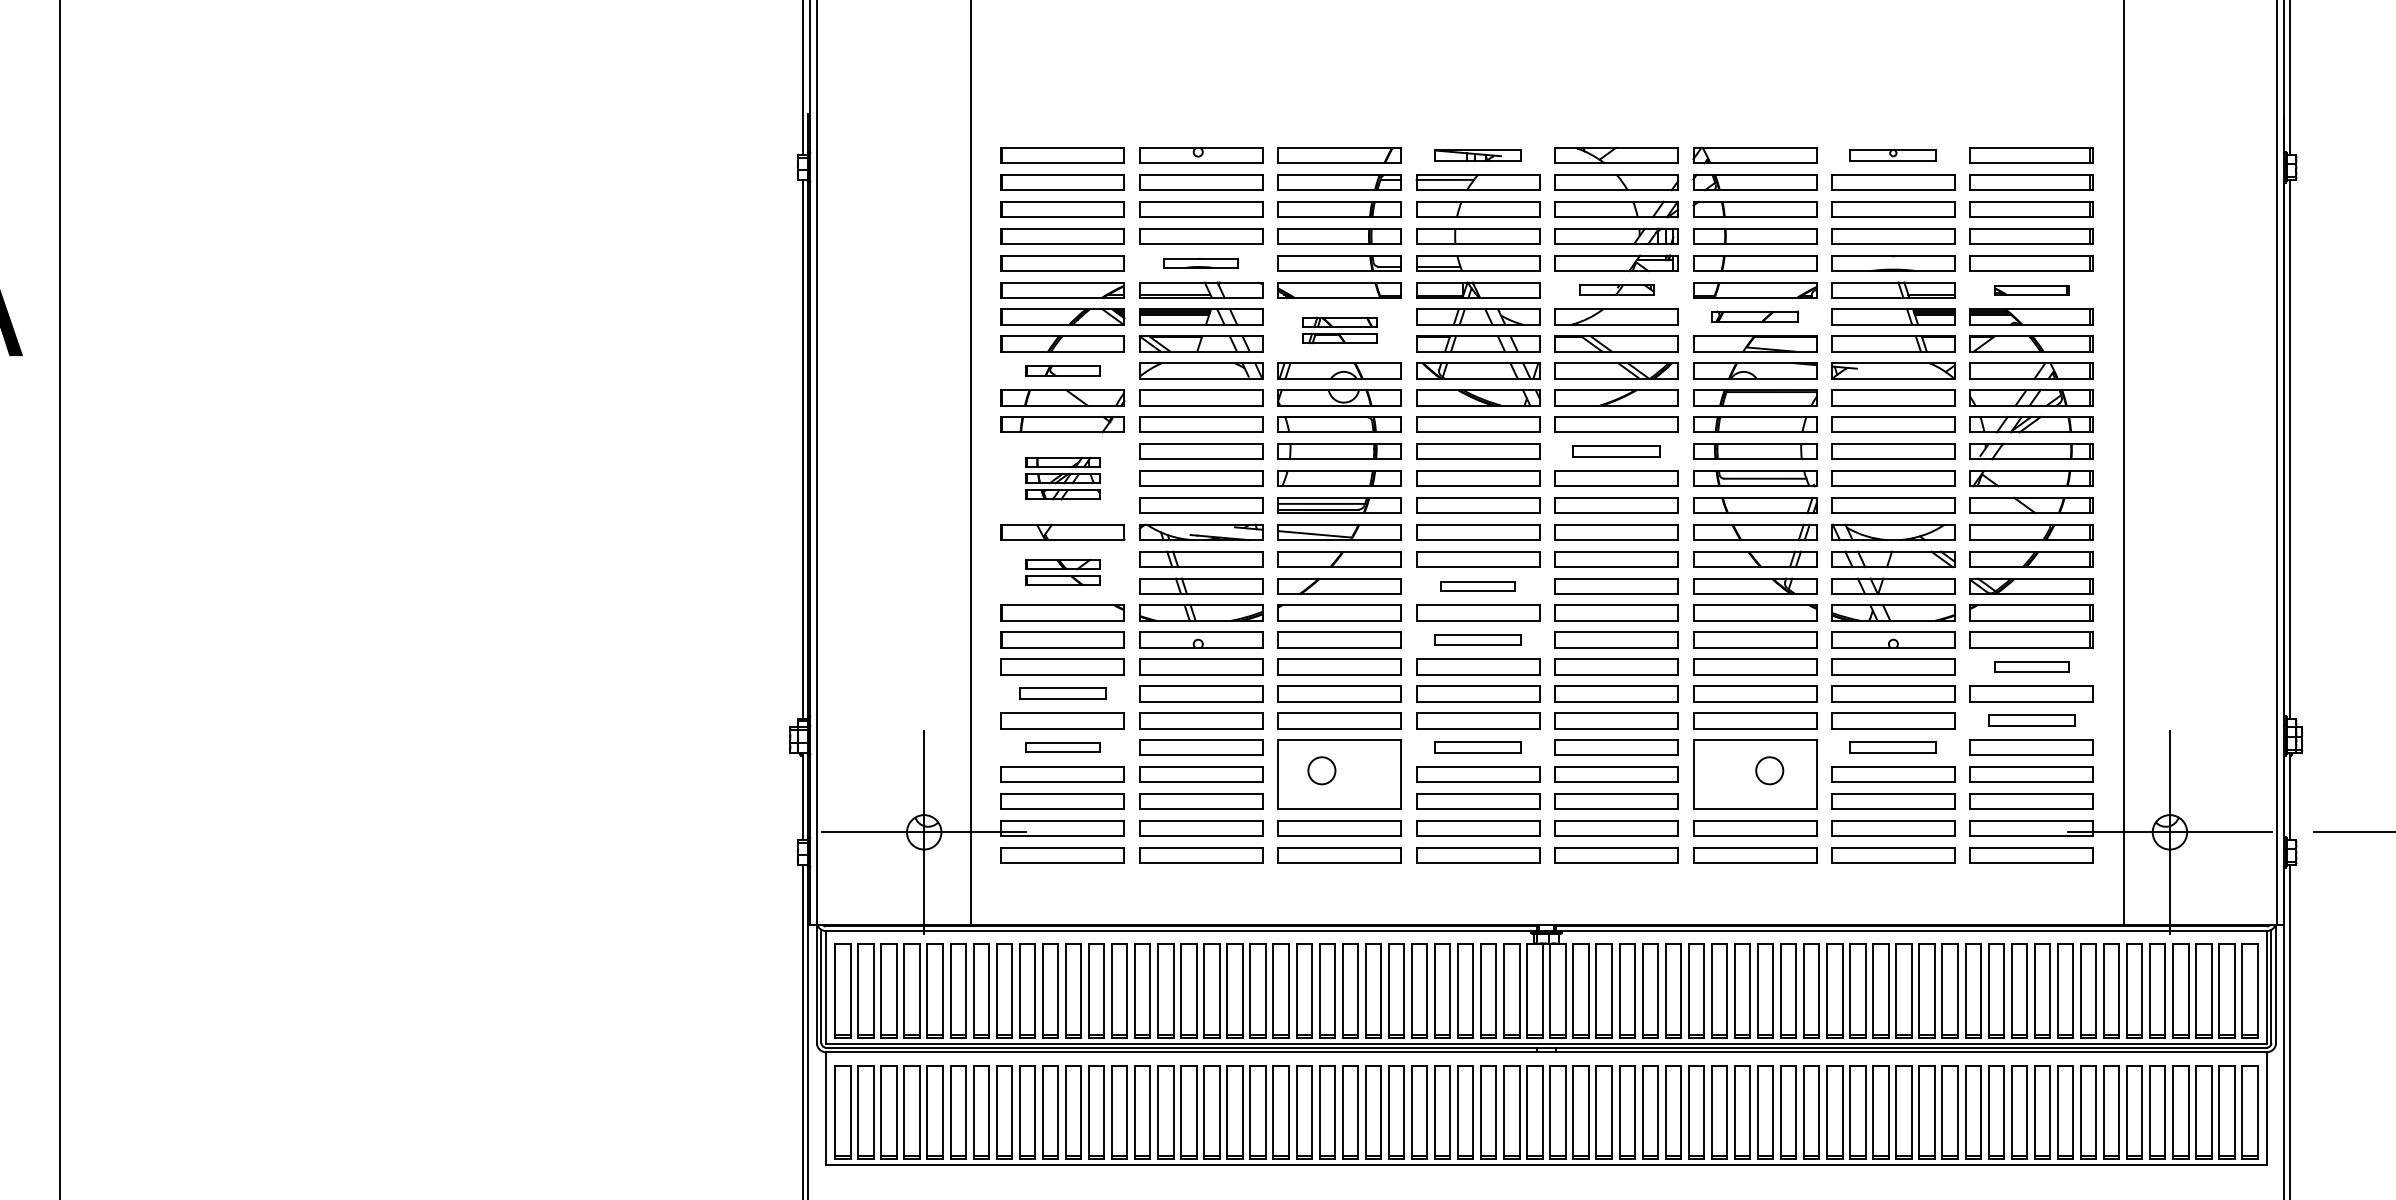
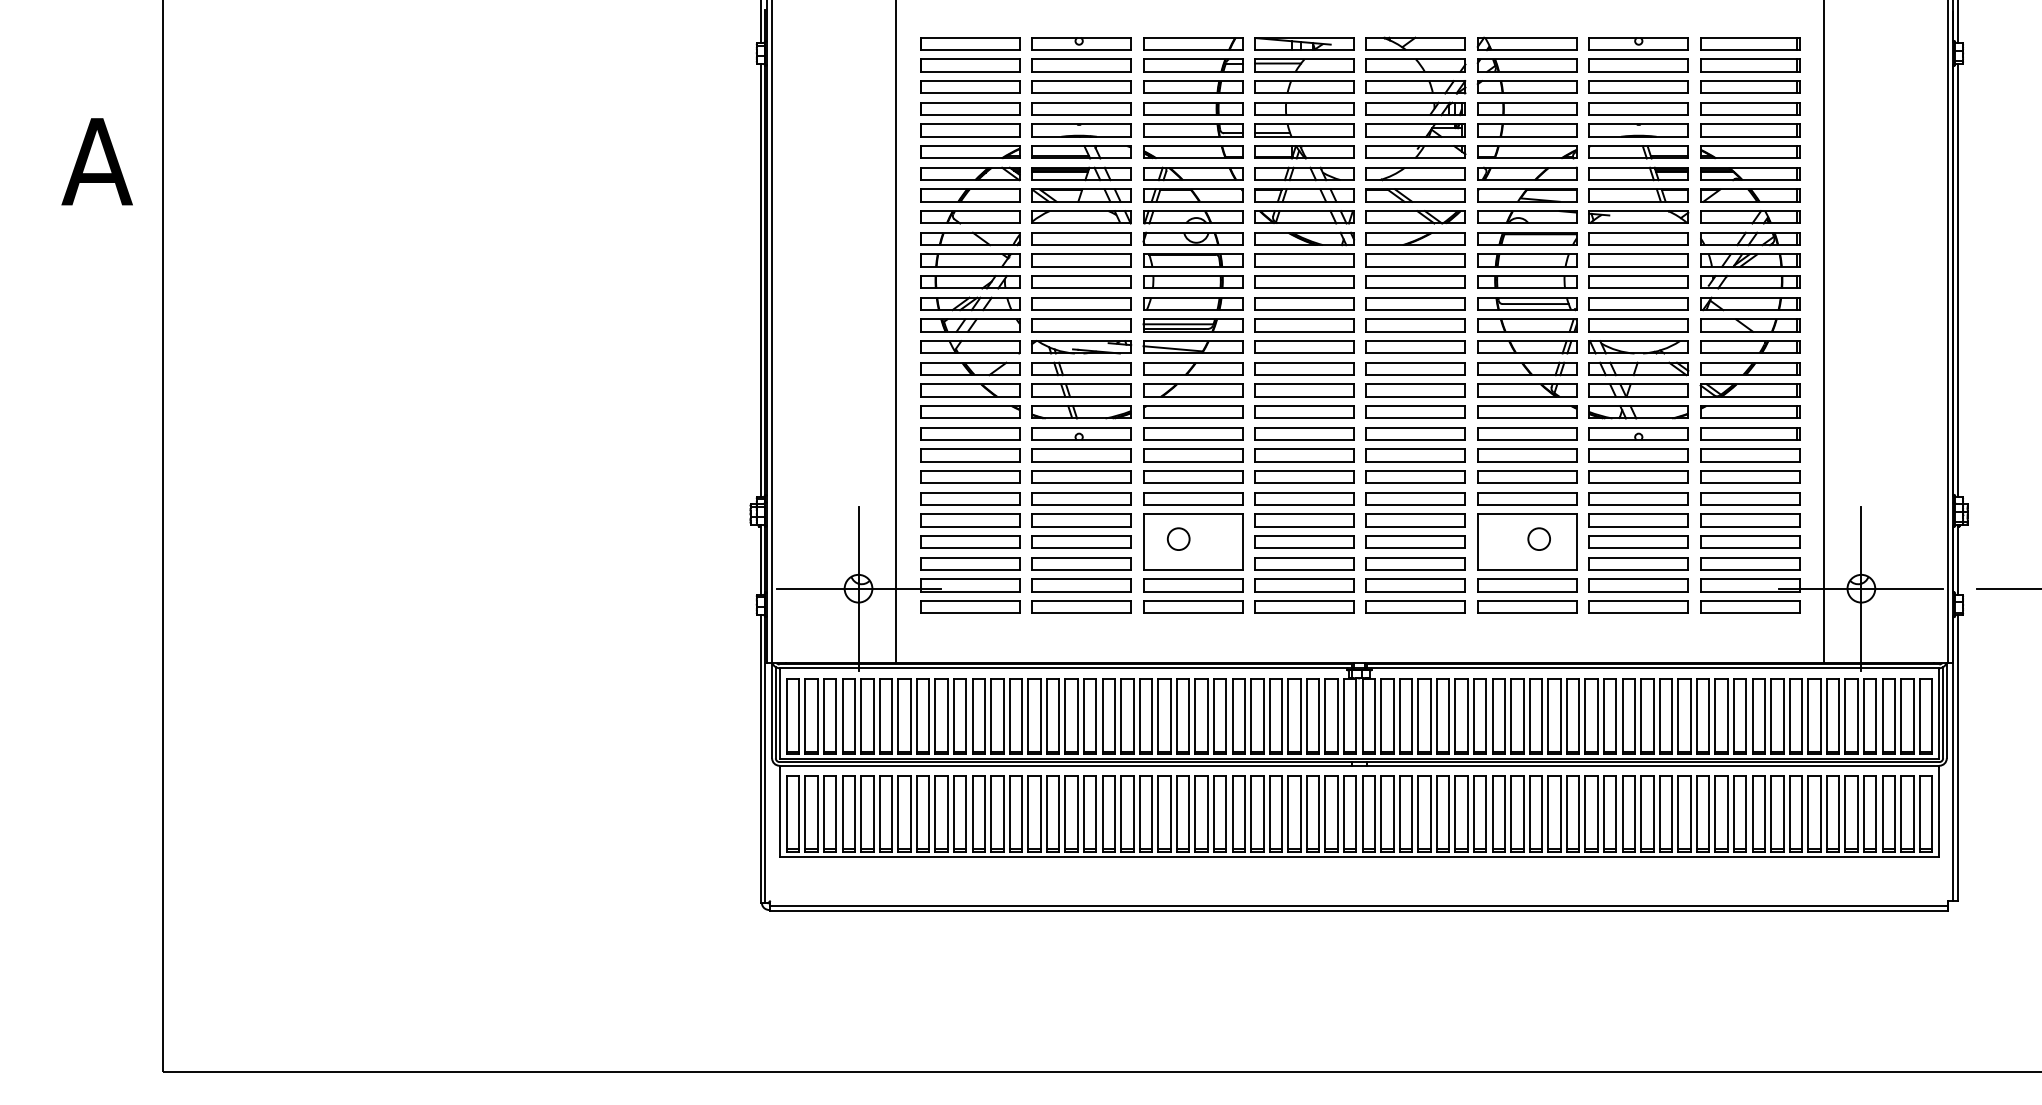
part: (1478, 155) -> (1304, 43), size x1.43
part: (1893, 155) -> (1638, 43), size x1.43
part: (1201, 263) -> (1081, 130), size x1.67
part: (1616, 289) -> (1415, 151), size x1.67
part: (2032, 290) -> (1750, 152), size x1.67
part: (1755, 316) -> (1527, 173), size x1.43
part: (1340, 330) -> (1193, 184), size x1.67
part: (1063, 371) -> (970, 217), size x1.67
part: (1616, 450) -> (1415, 281), size x1.43
part: (1063, 478) -> (970, 303), size x1.67
part: (1063, 572) -> (970, 379), size x1.67
part: (1478, 586) -> (1304, 390), size x1.67
part: (1478, 639) -> (1304, 433), size x1.43
part: (2032, 666) -> (1750, 455), size x1.67
part: (1063, 692) -> (970, 476), size x1.43
part: (2032, 720) -> (1750, 498), size x1.43
part: (1063, 747) -> (970, 520), size x1.67
part: (1478, 747) -> (1304, 520), size x1.43
part: (1893, 747) -> (1638, 520), size x1.43

